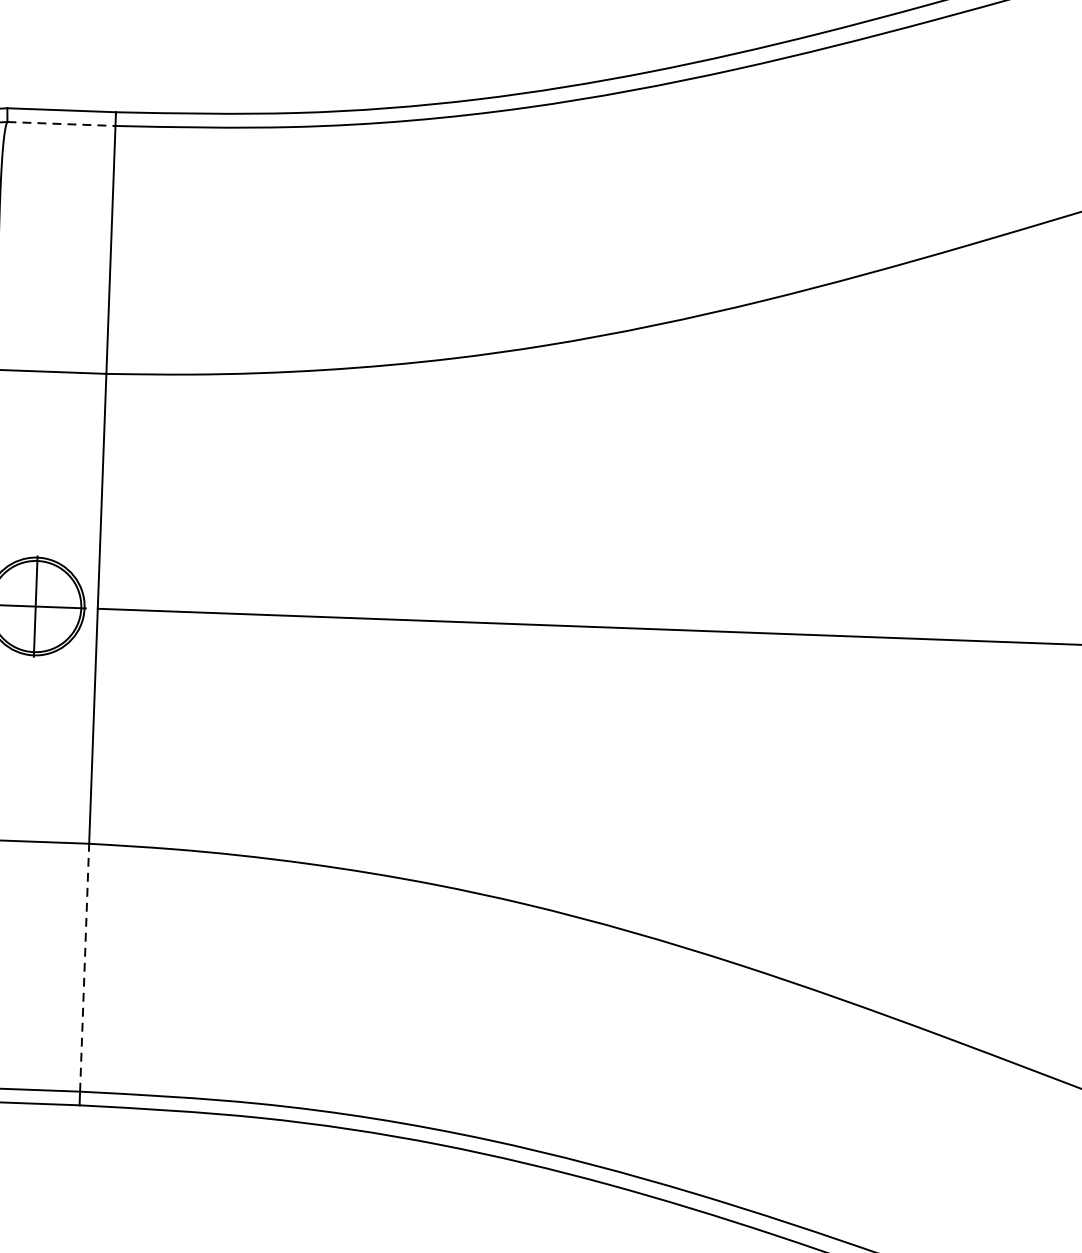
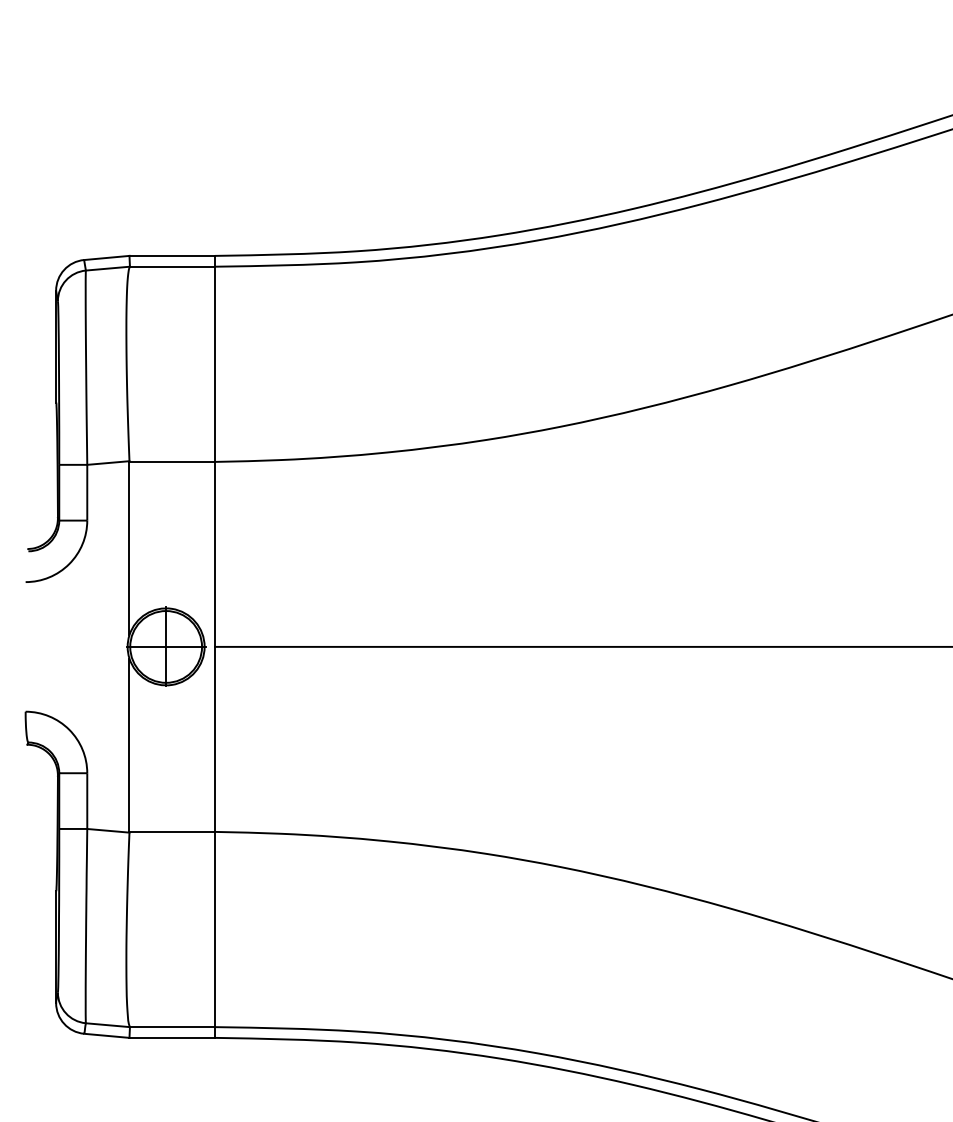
line: (61, 123) -> (172, 266), dashed -> solid
line: (85, 967) -> (215, 929), dashed -> solid

